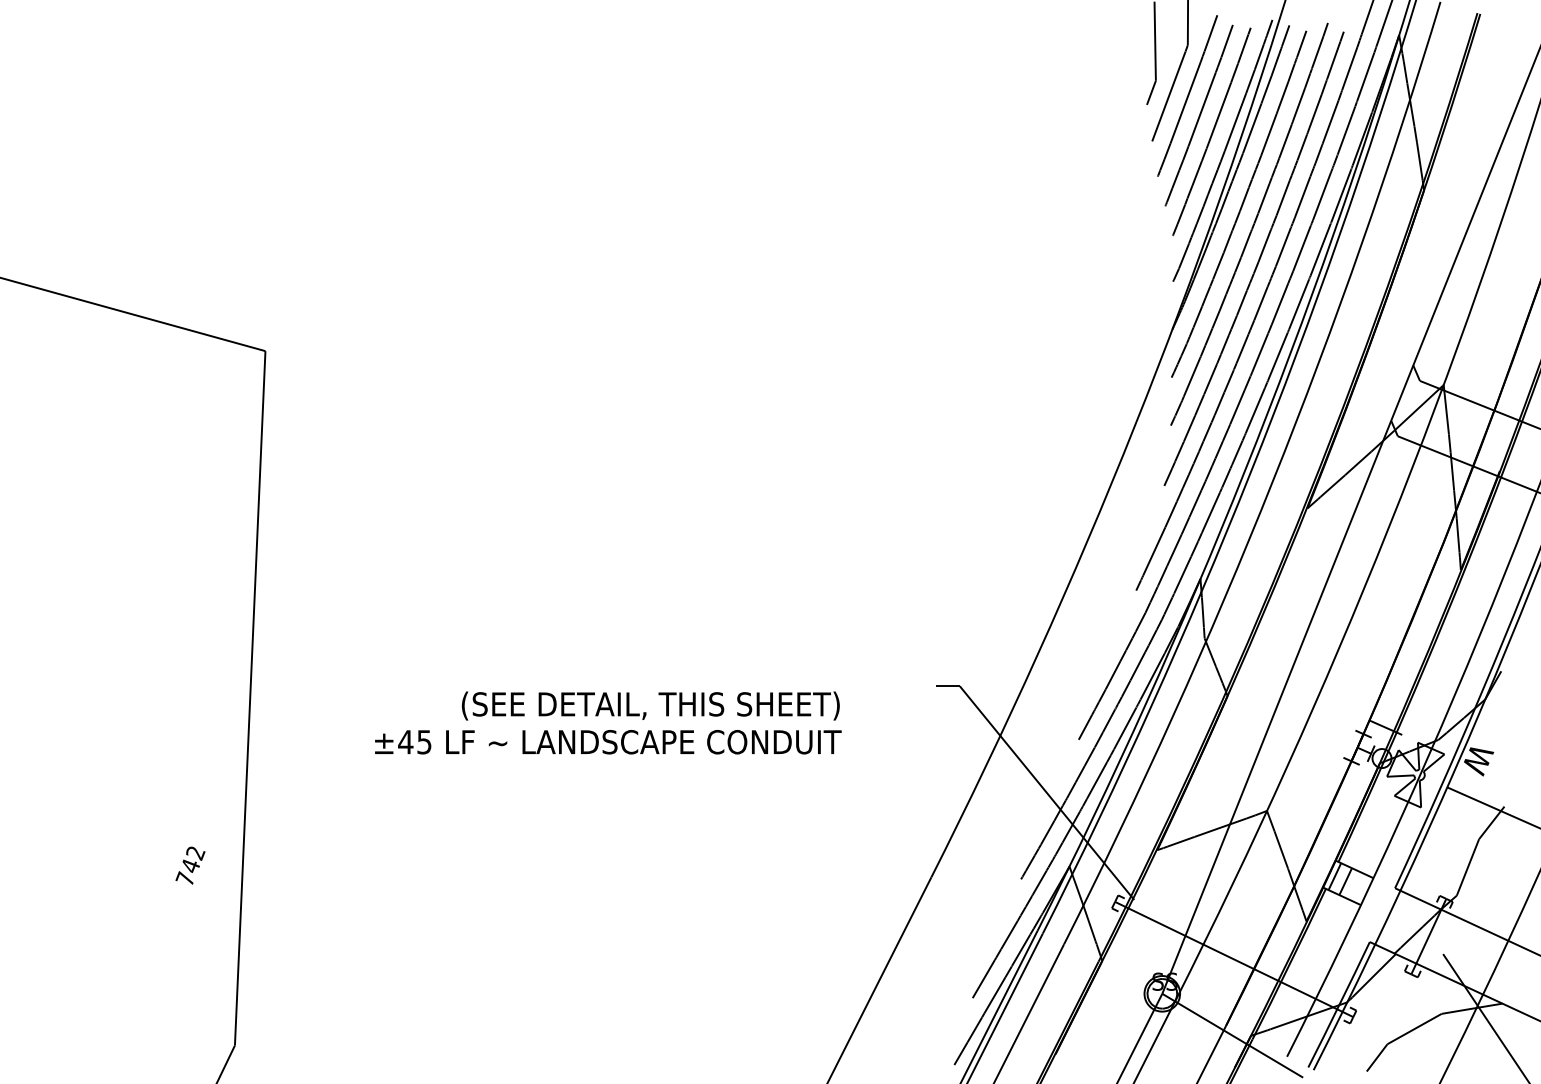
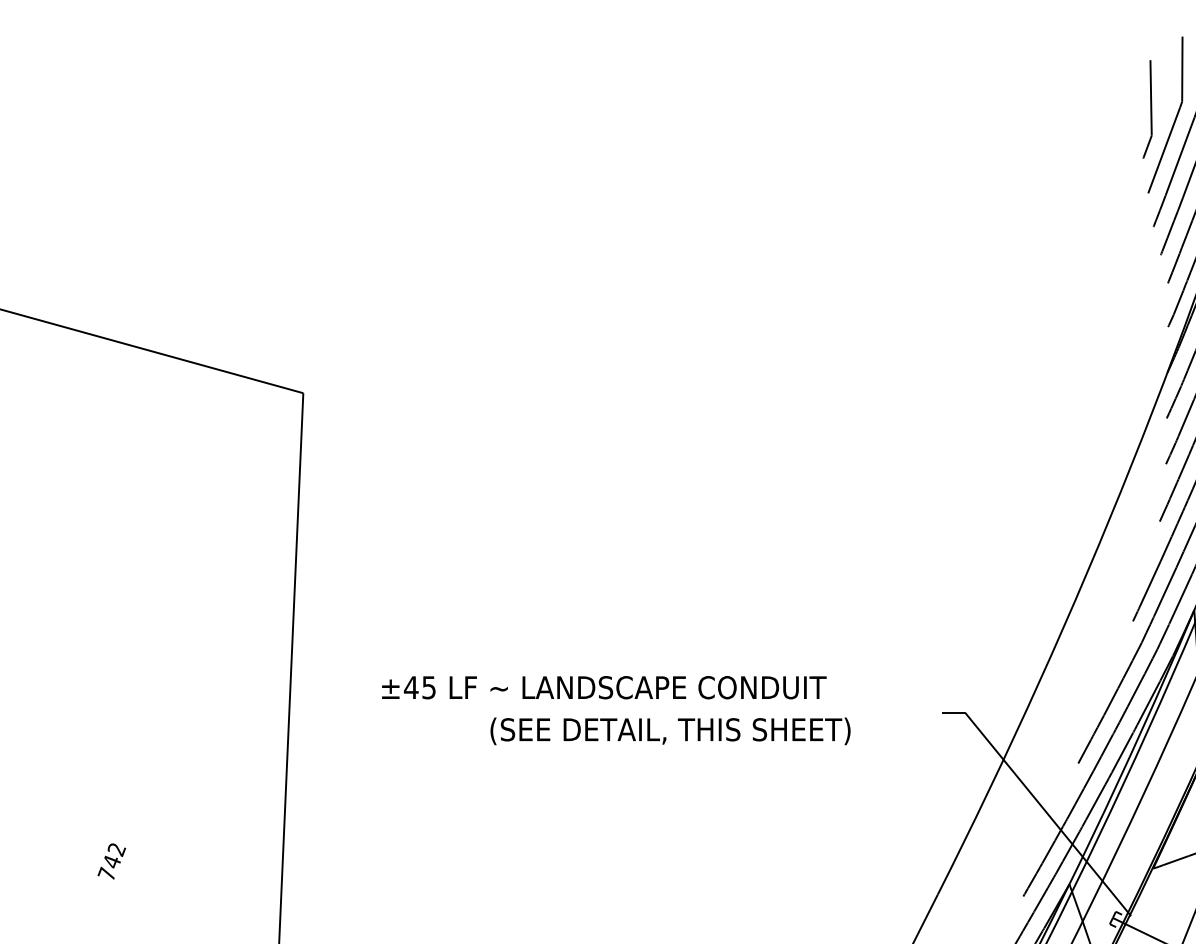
text: (608, 742) -> (604, 687), moved
text: (190, 865) -> (111, 861), moved

